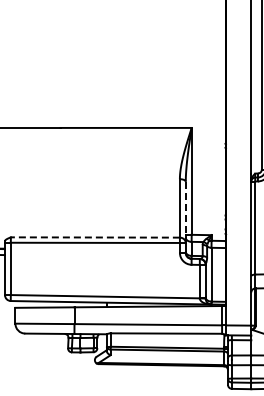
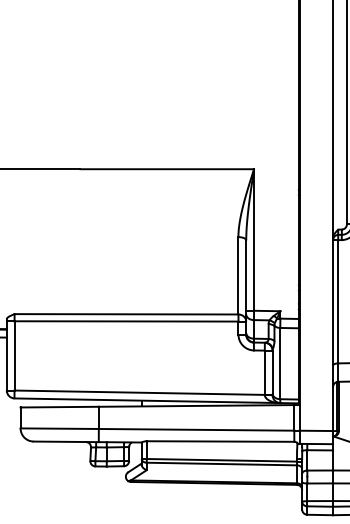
line: (185, 208) -> (245, 275), dashed -> solid
line: (94, 237) -> (125, 314), dashed -> solid

